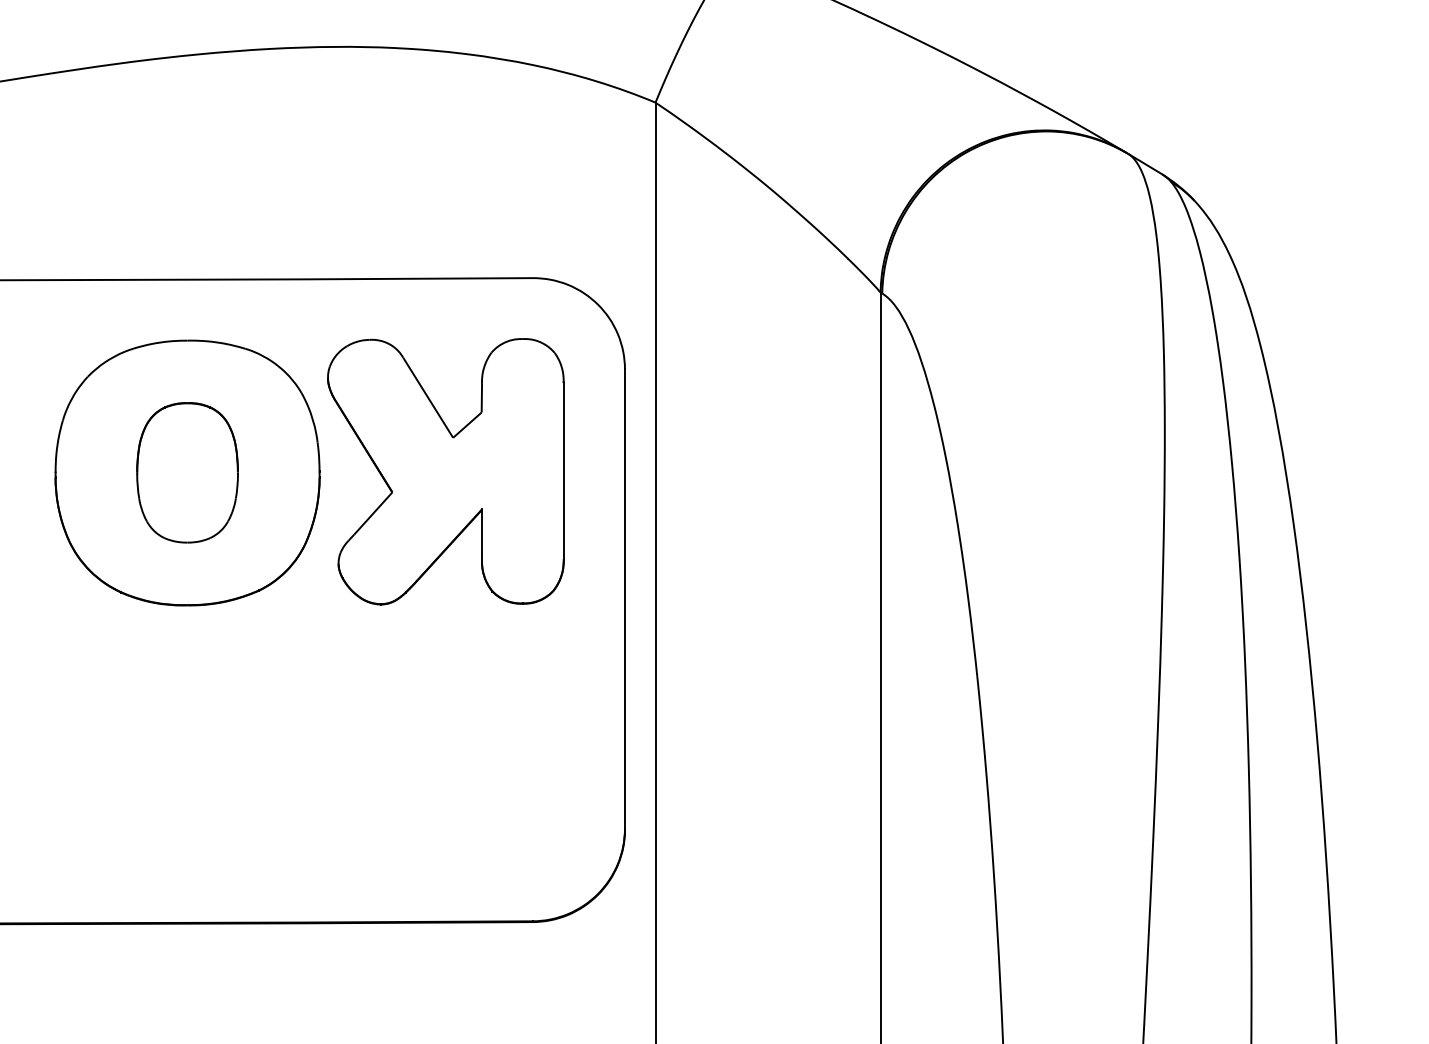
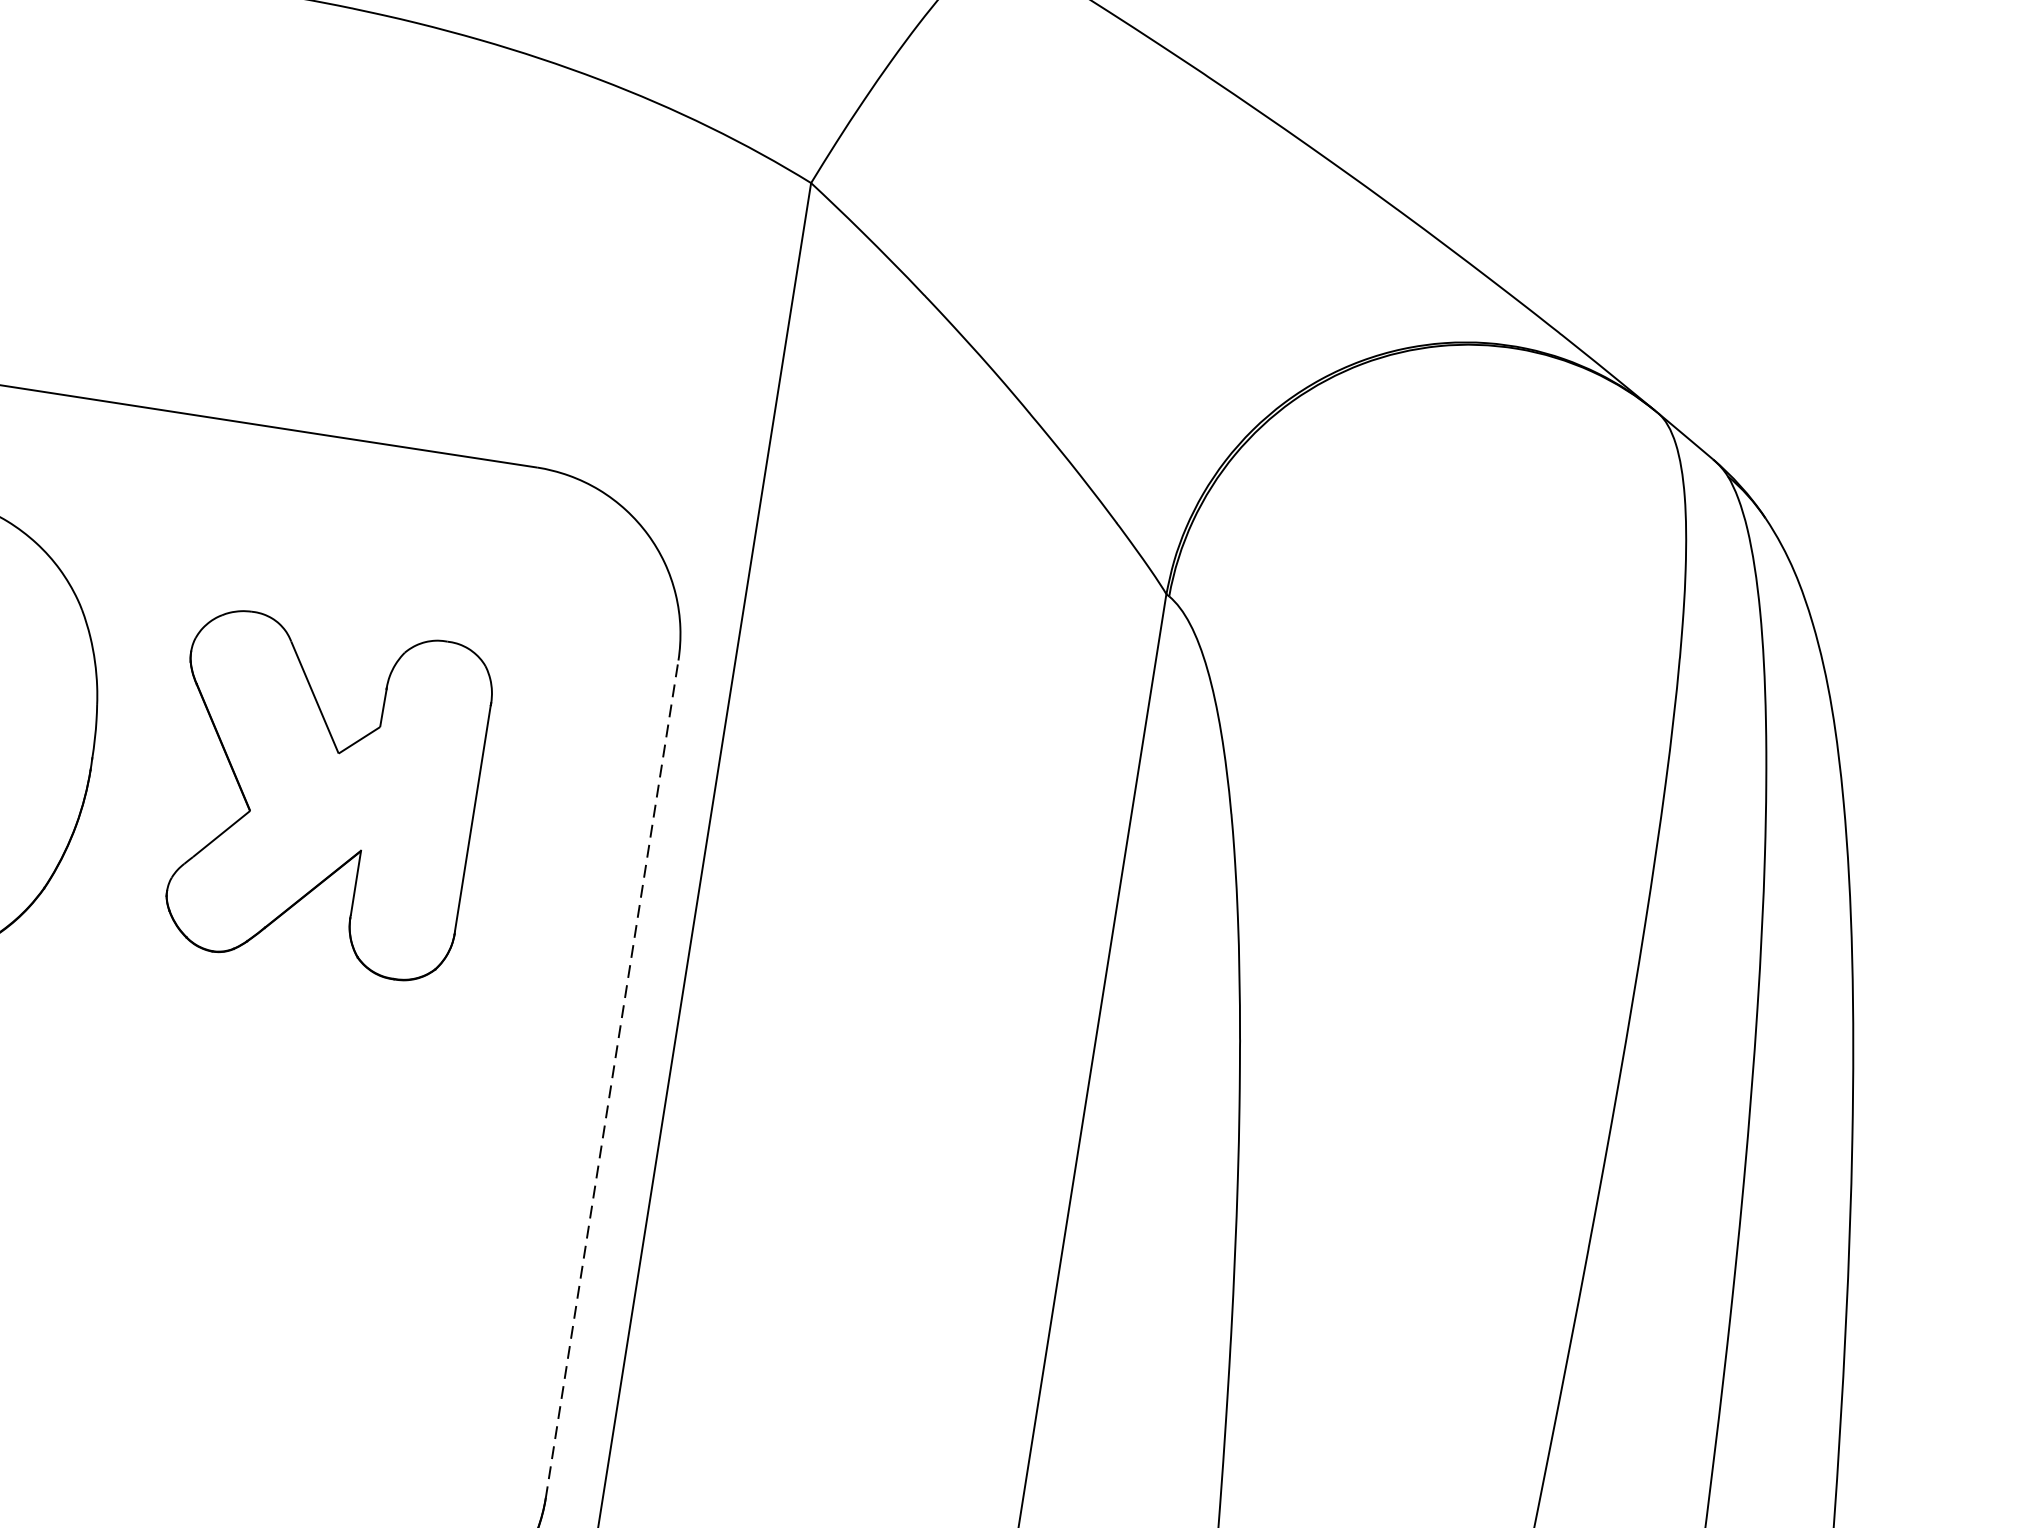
part: (445, 471) -> (321, 794), size x0.7
line: (625, 599) -> (612, 1079), solid -> dashed

